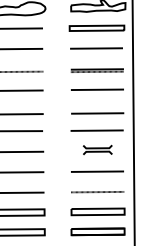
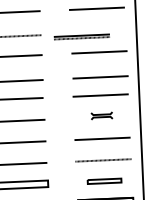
line: (96, 70) -> (80, 36), moved
part: (97, 149) -> (101, 115), size x0.7
part: (97, 211) -> (104, 180), size x0.6

